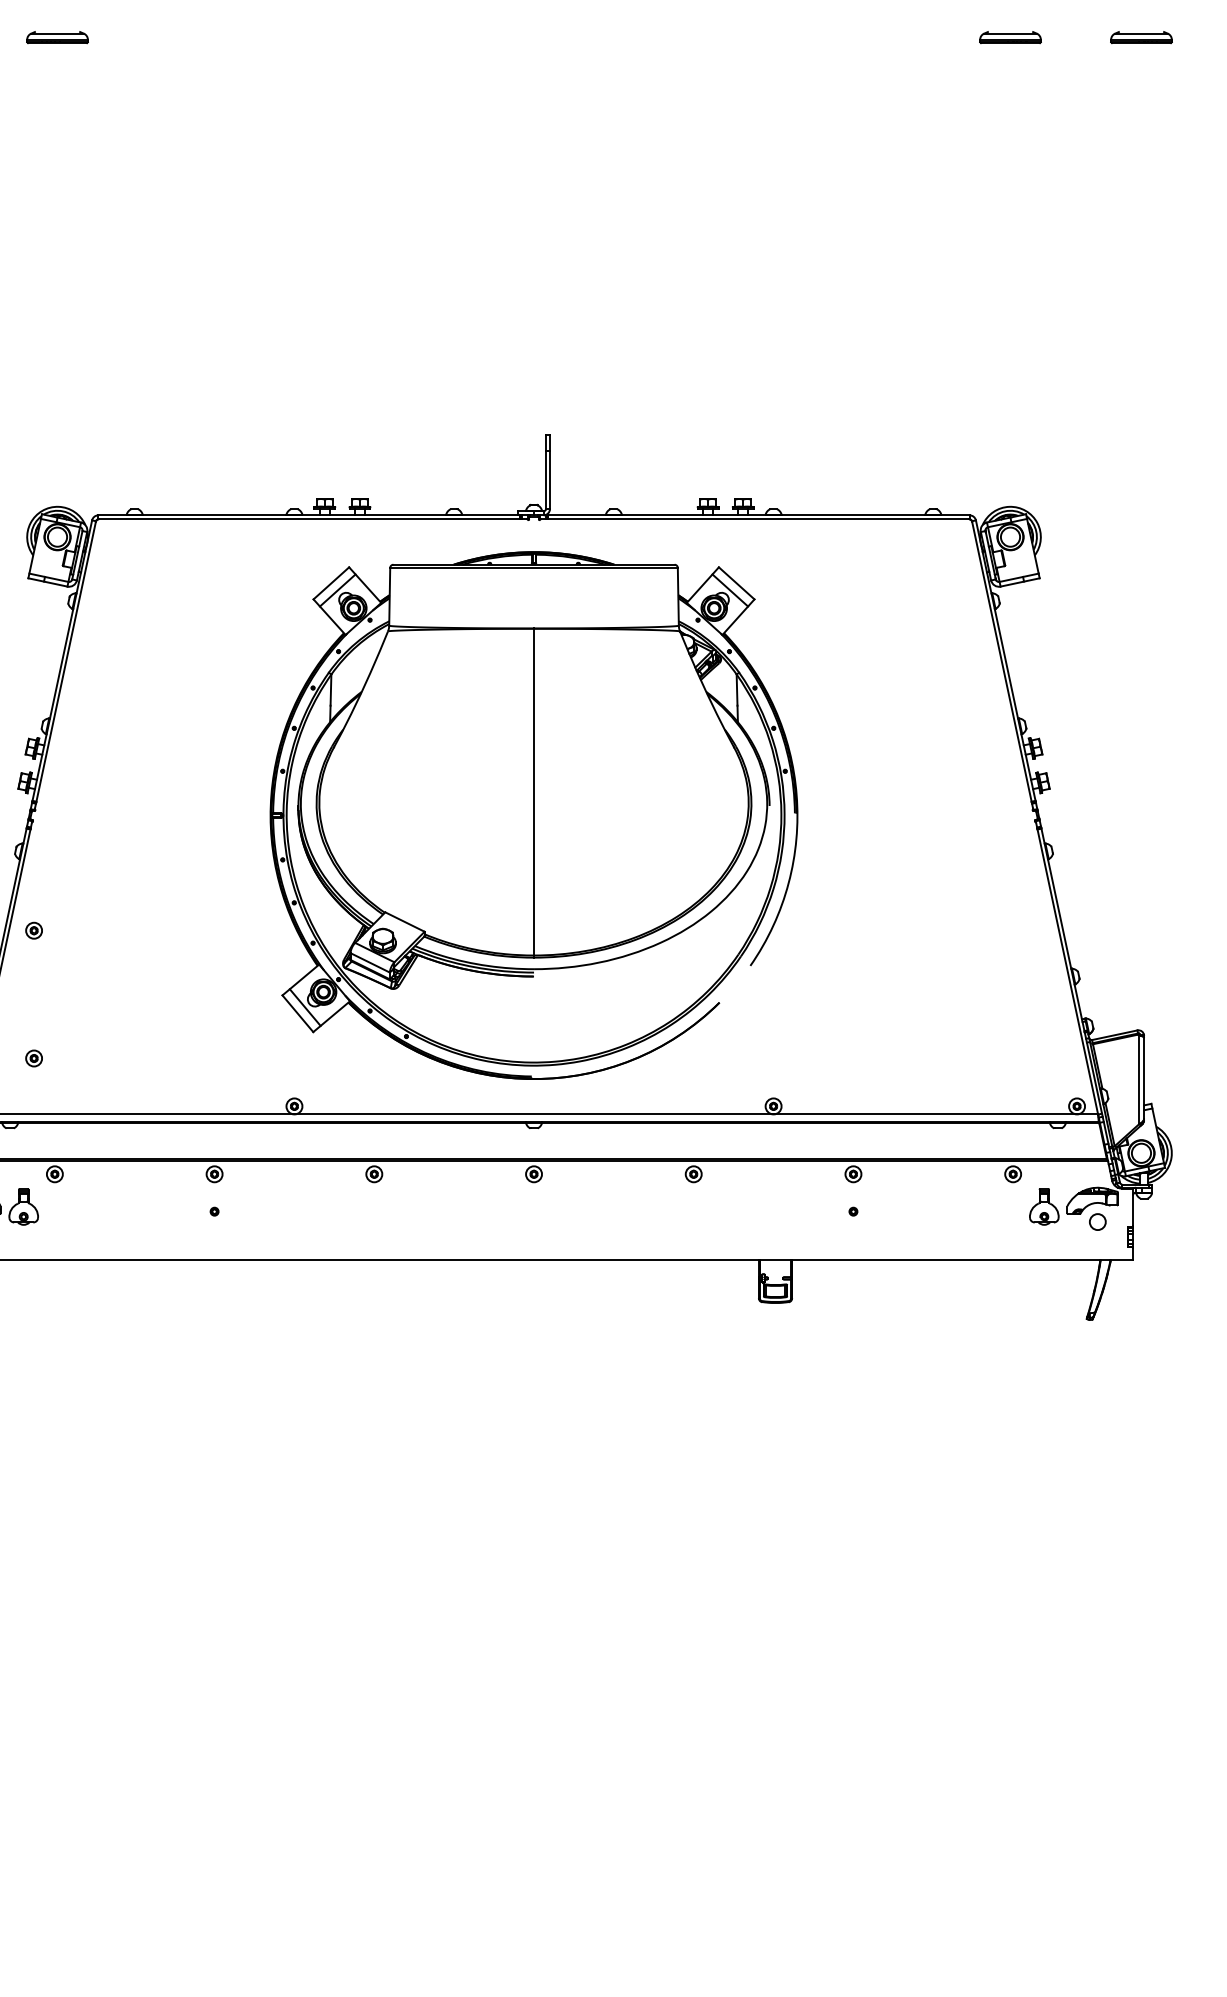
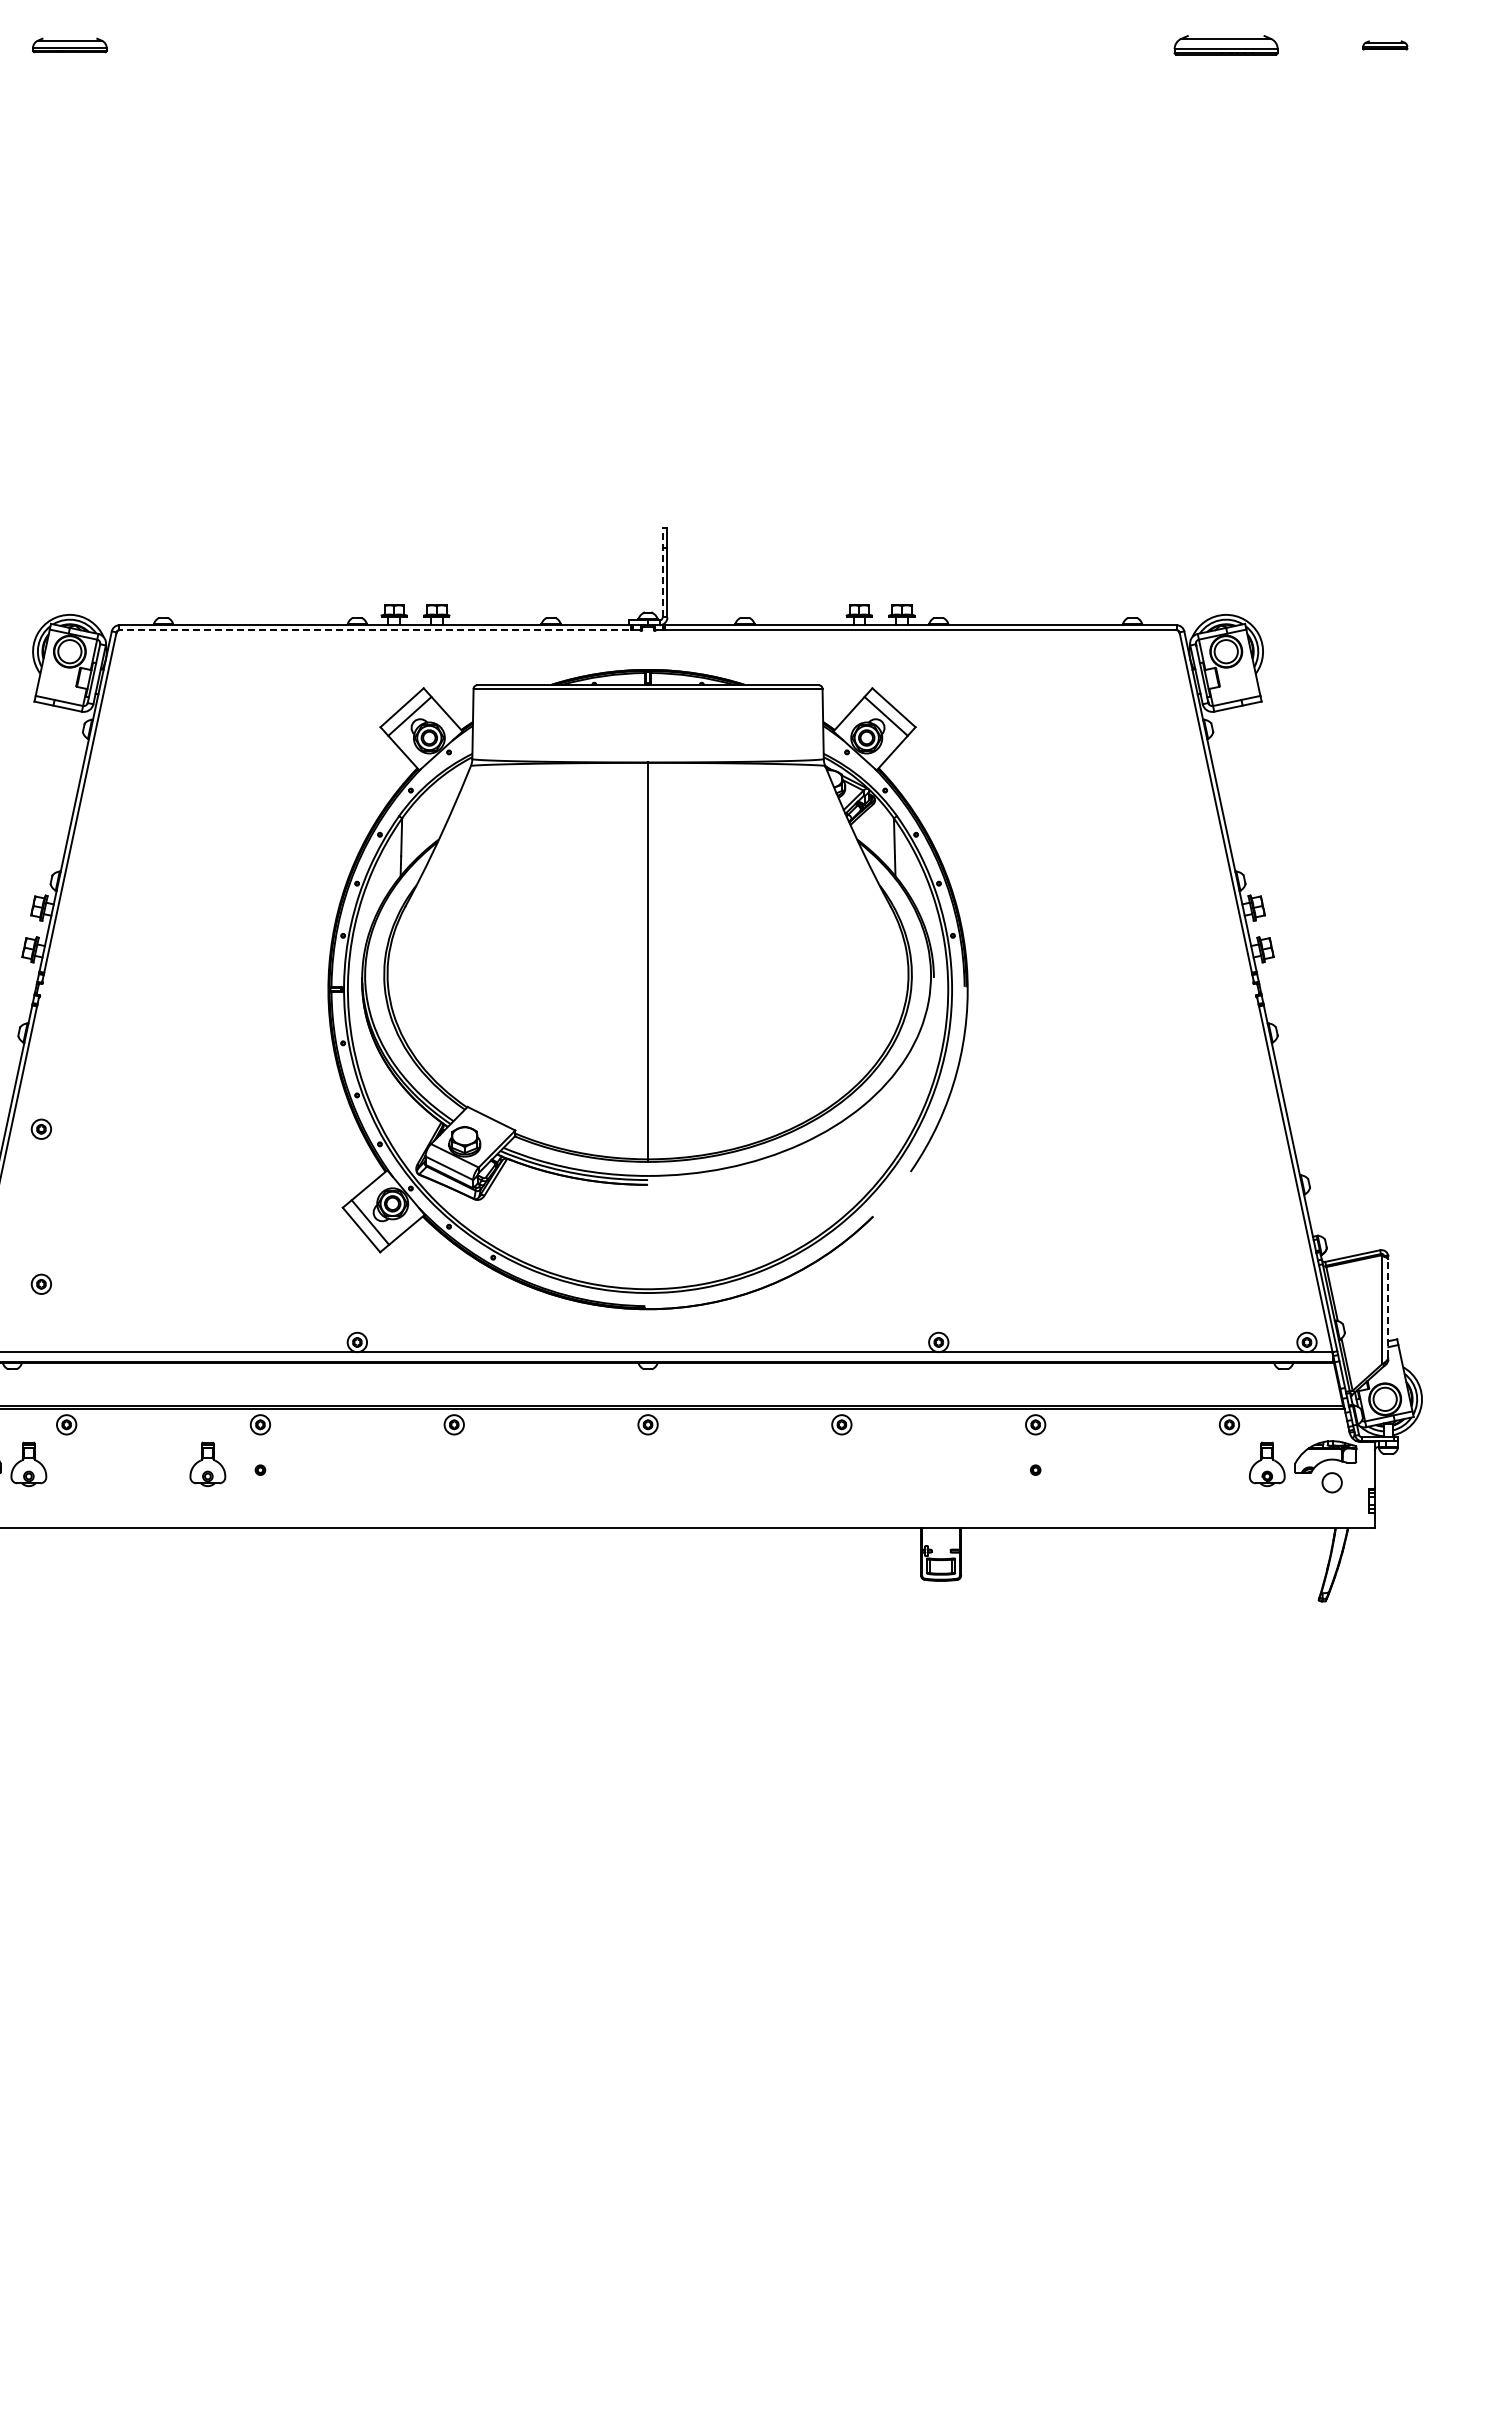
part: (1010, 37) -> (1226, 45), size x1.4
part: (1141, 37) -> (1385, 45), size x0.6
line: (545, 471) -> (662, 572), solid -> dashed
line: (312, 519) -> (379, 630), solid -> dashed
line: (1144, 1077) -> (1388, 1307), solid -> dashed
part: (170, 1206) -> (207, 1464), added

